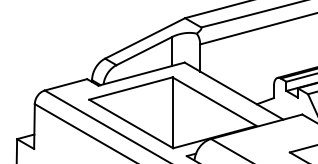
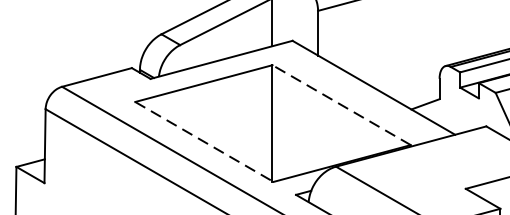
line: (214, 101) -> (341, 104), solid -> dashed
line: (131, 124) -> (204, 142), solid -> dashed

